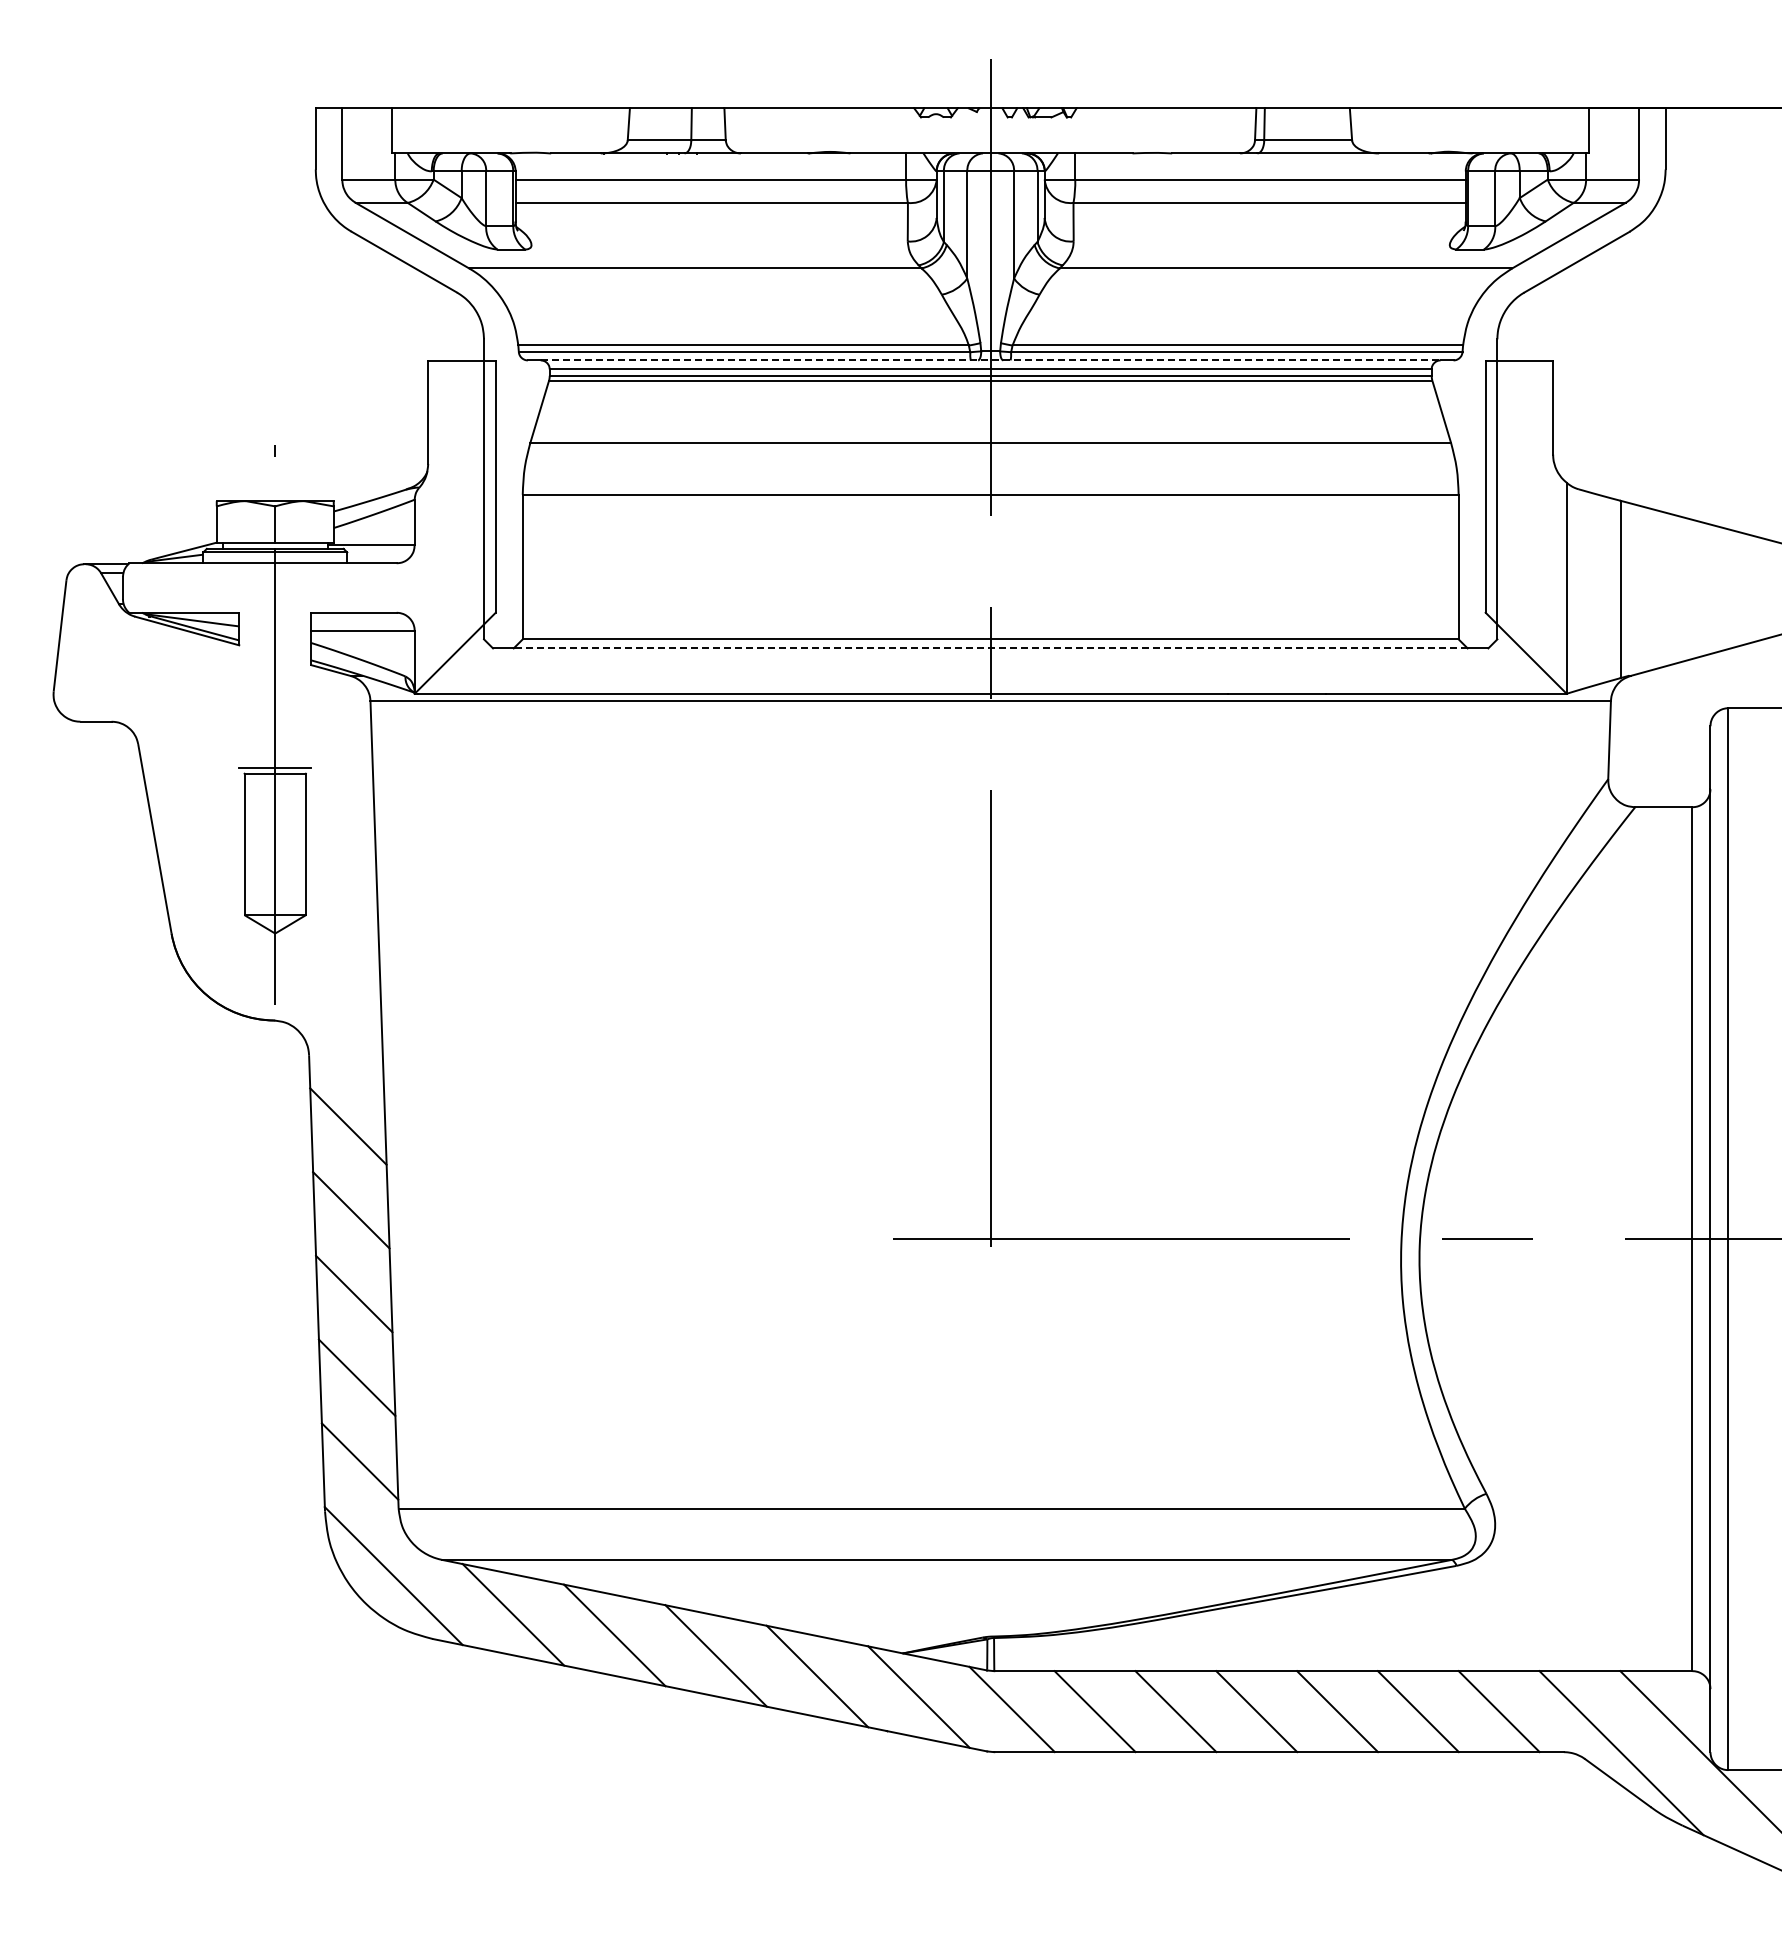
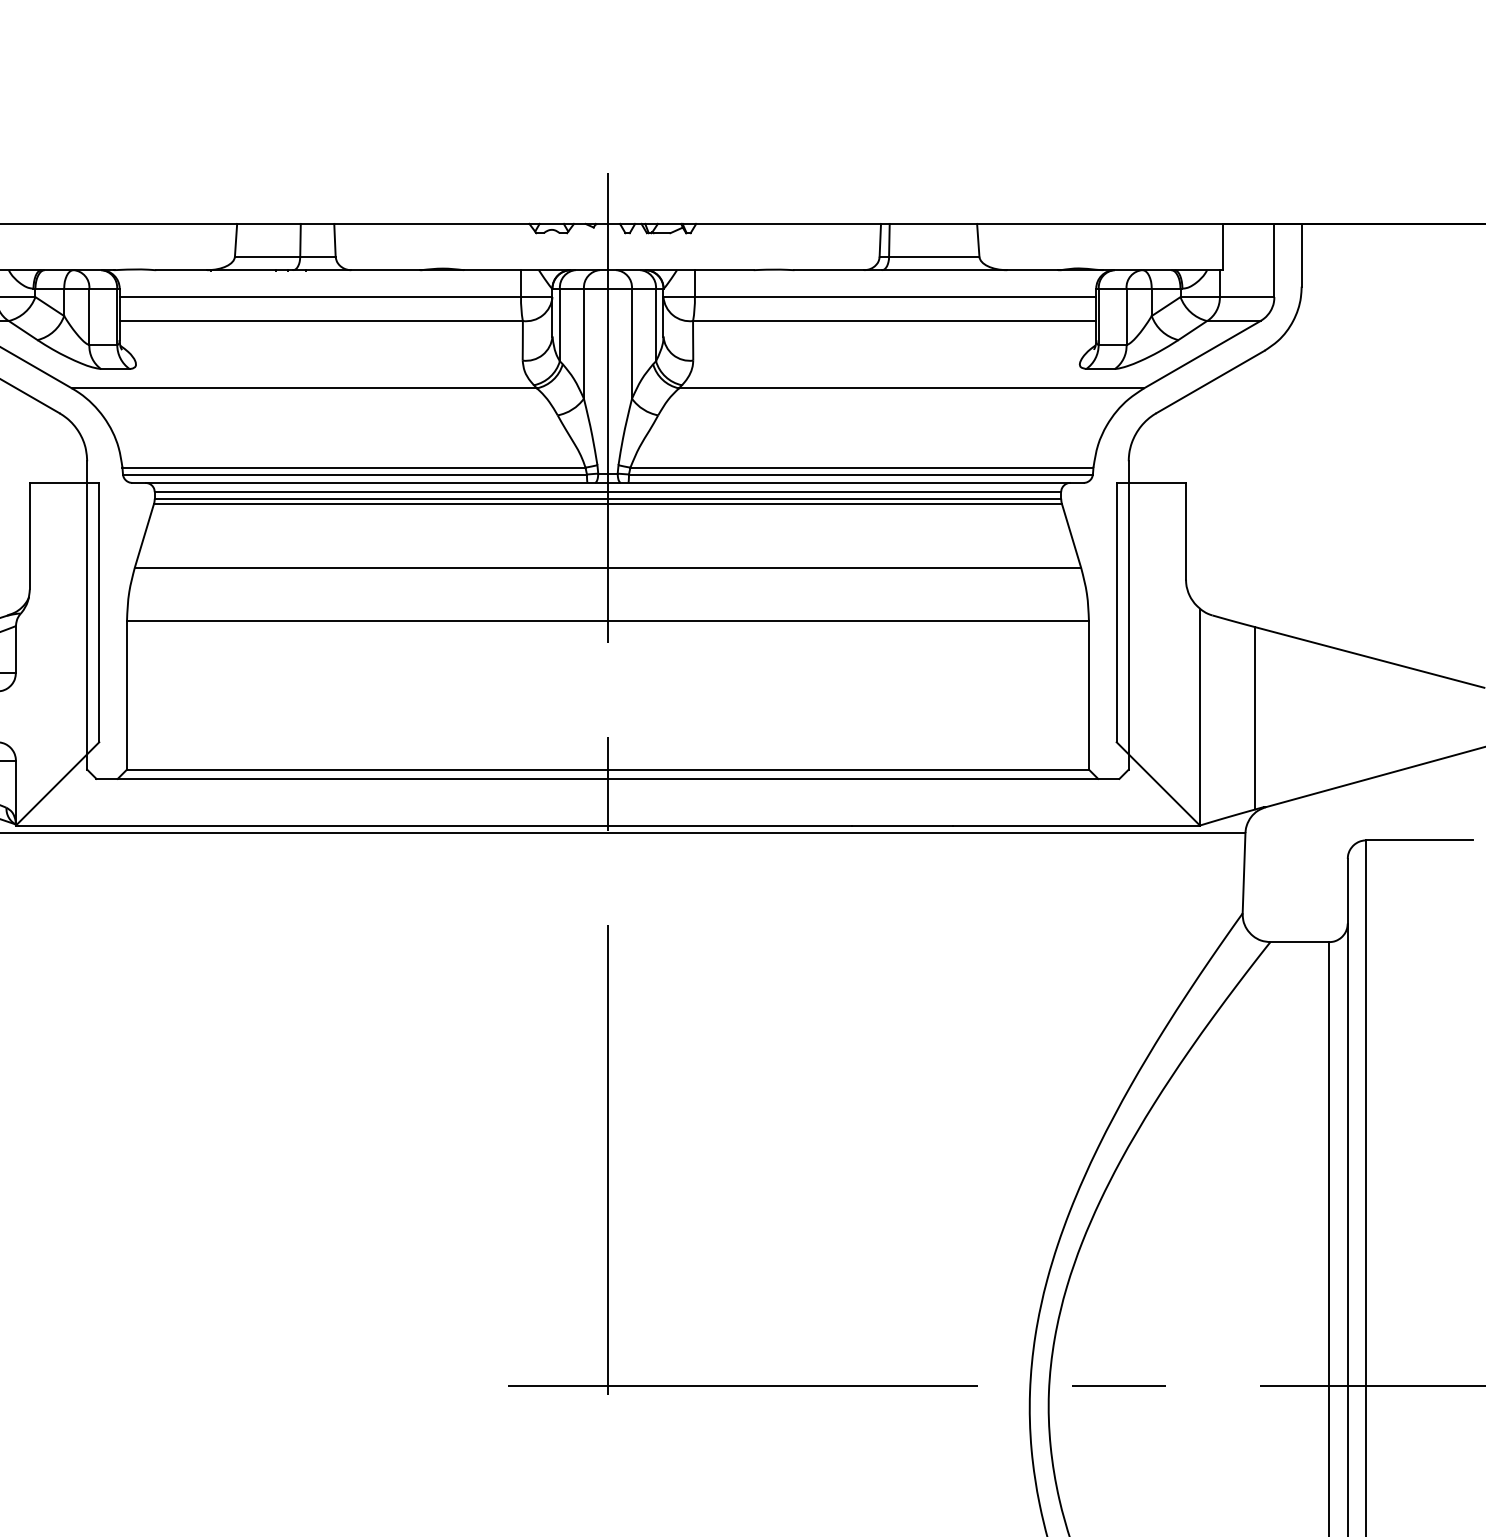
line: (990, 360) -> (607, 483), dashed -> solid
line: (990, 648) -> (607, 779), dashed -> solid

